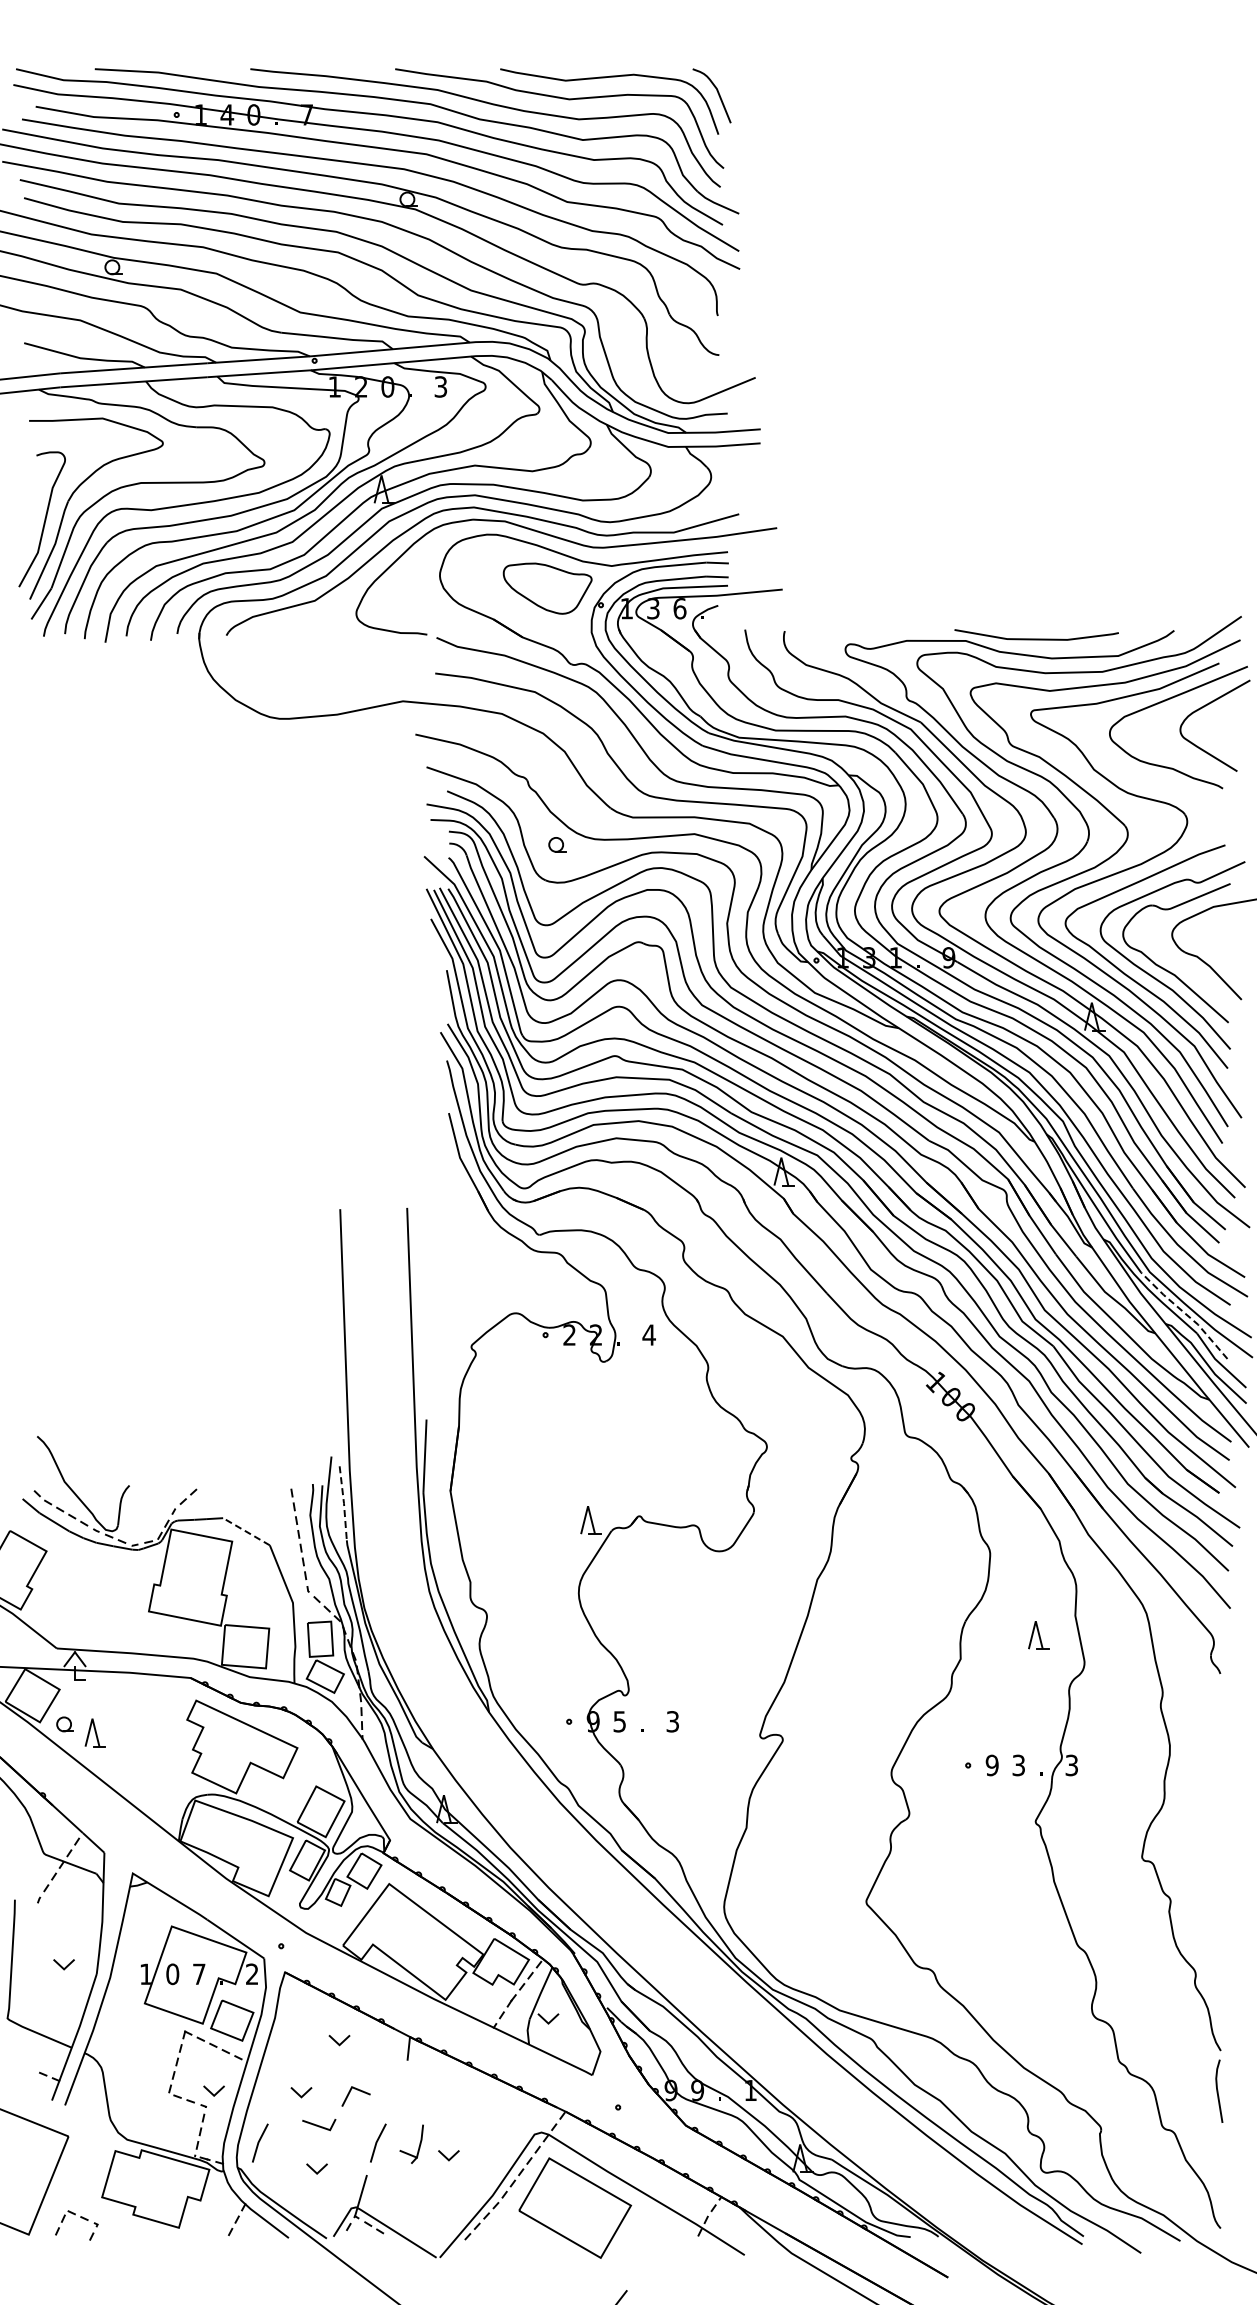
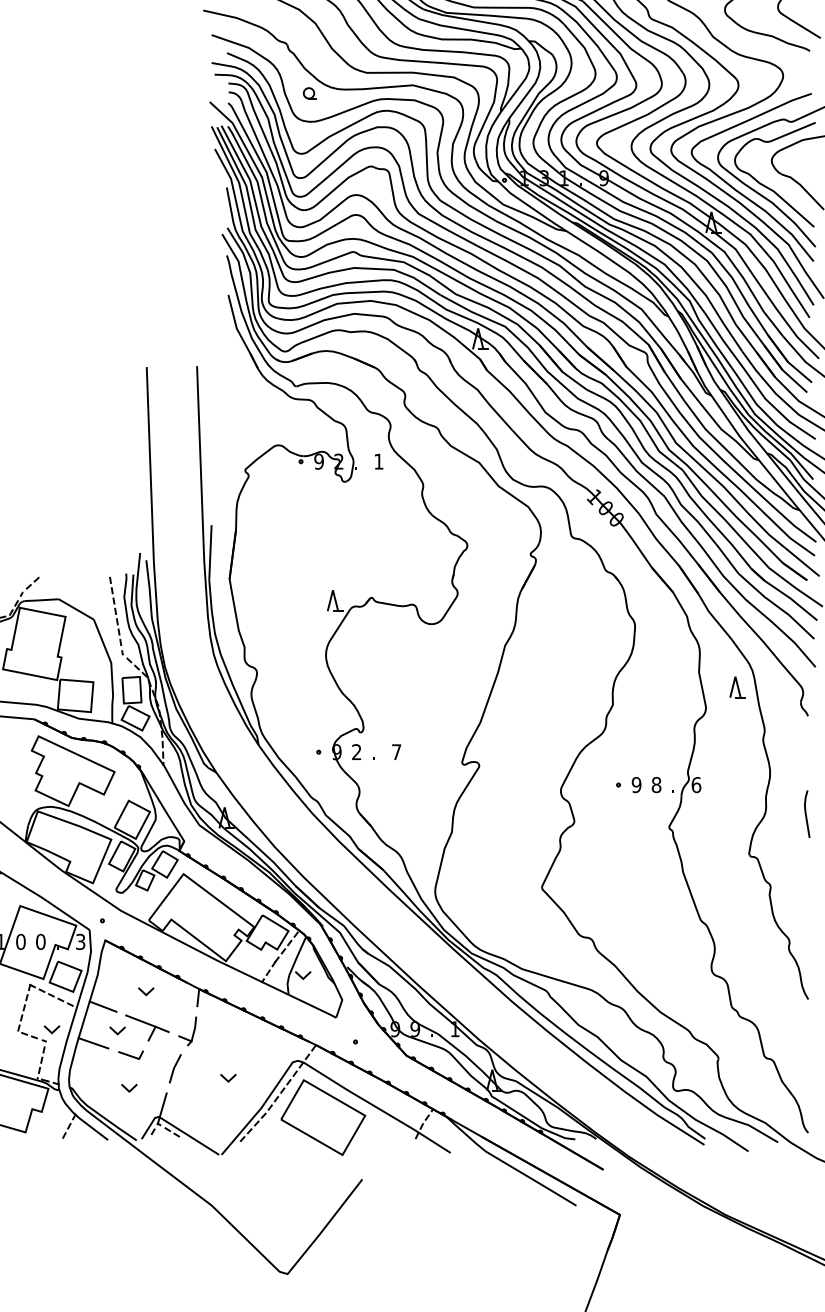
line: (1186, 1314) -> (782, 446), dashed -> solid
text: (569, 1334) -> (319, 461), 2 -> 9
text: (648, 1334) -> (378, 461), 4 -> 1
line: (343, 1503) -> (149, 588), dashed -> solid
line: (246, 1531) -> (76, 609), dashed -> solid
part: (1038, 1635) -> (737, 687), moved
text: (619, 1721) -> (356, 752), 5 -> 2
text: (672, 1721) -> (396, 752), 3 -> 7
text: (1018, 1765) -> (656, 785), 3 -> 8
text: (1071, 1765) -> (696, 785), 3 -> 6
text: (198, 1974) -> (40, 942), 7 -> 0
text: (252, 1974) -> (80, 942), 2 -> 3
line: (281, 2060) -> (102, 1006), added
line: (332, 2079) -> (140, 1020), added
line: (1218, 2090) -> (806, 813), moved
line: (269, 2109) -> (93, 1043), added
line: (260, 2141) -> (86, 1067), removed
part: (418, 2146) -> (192, 1032), moved

